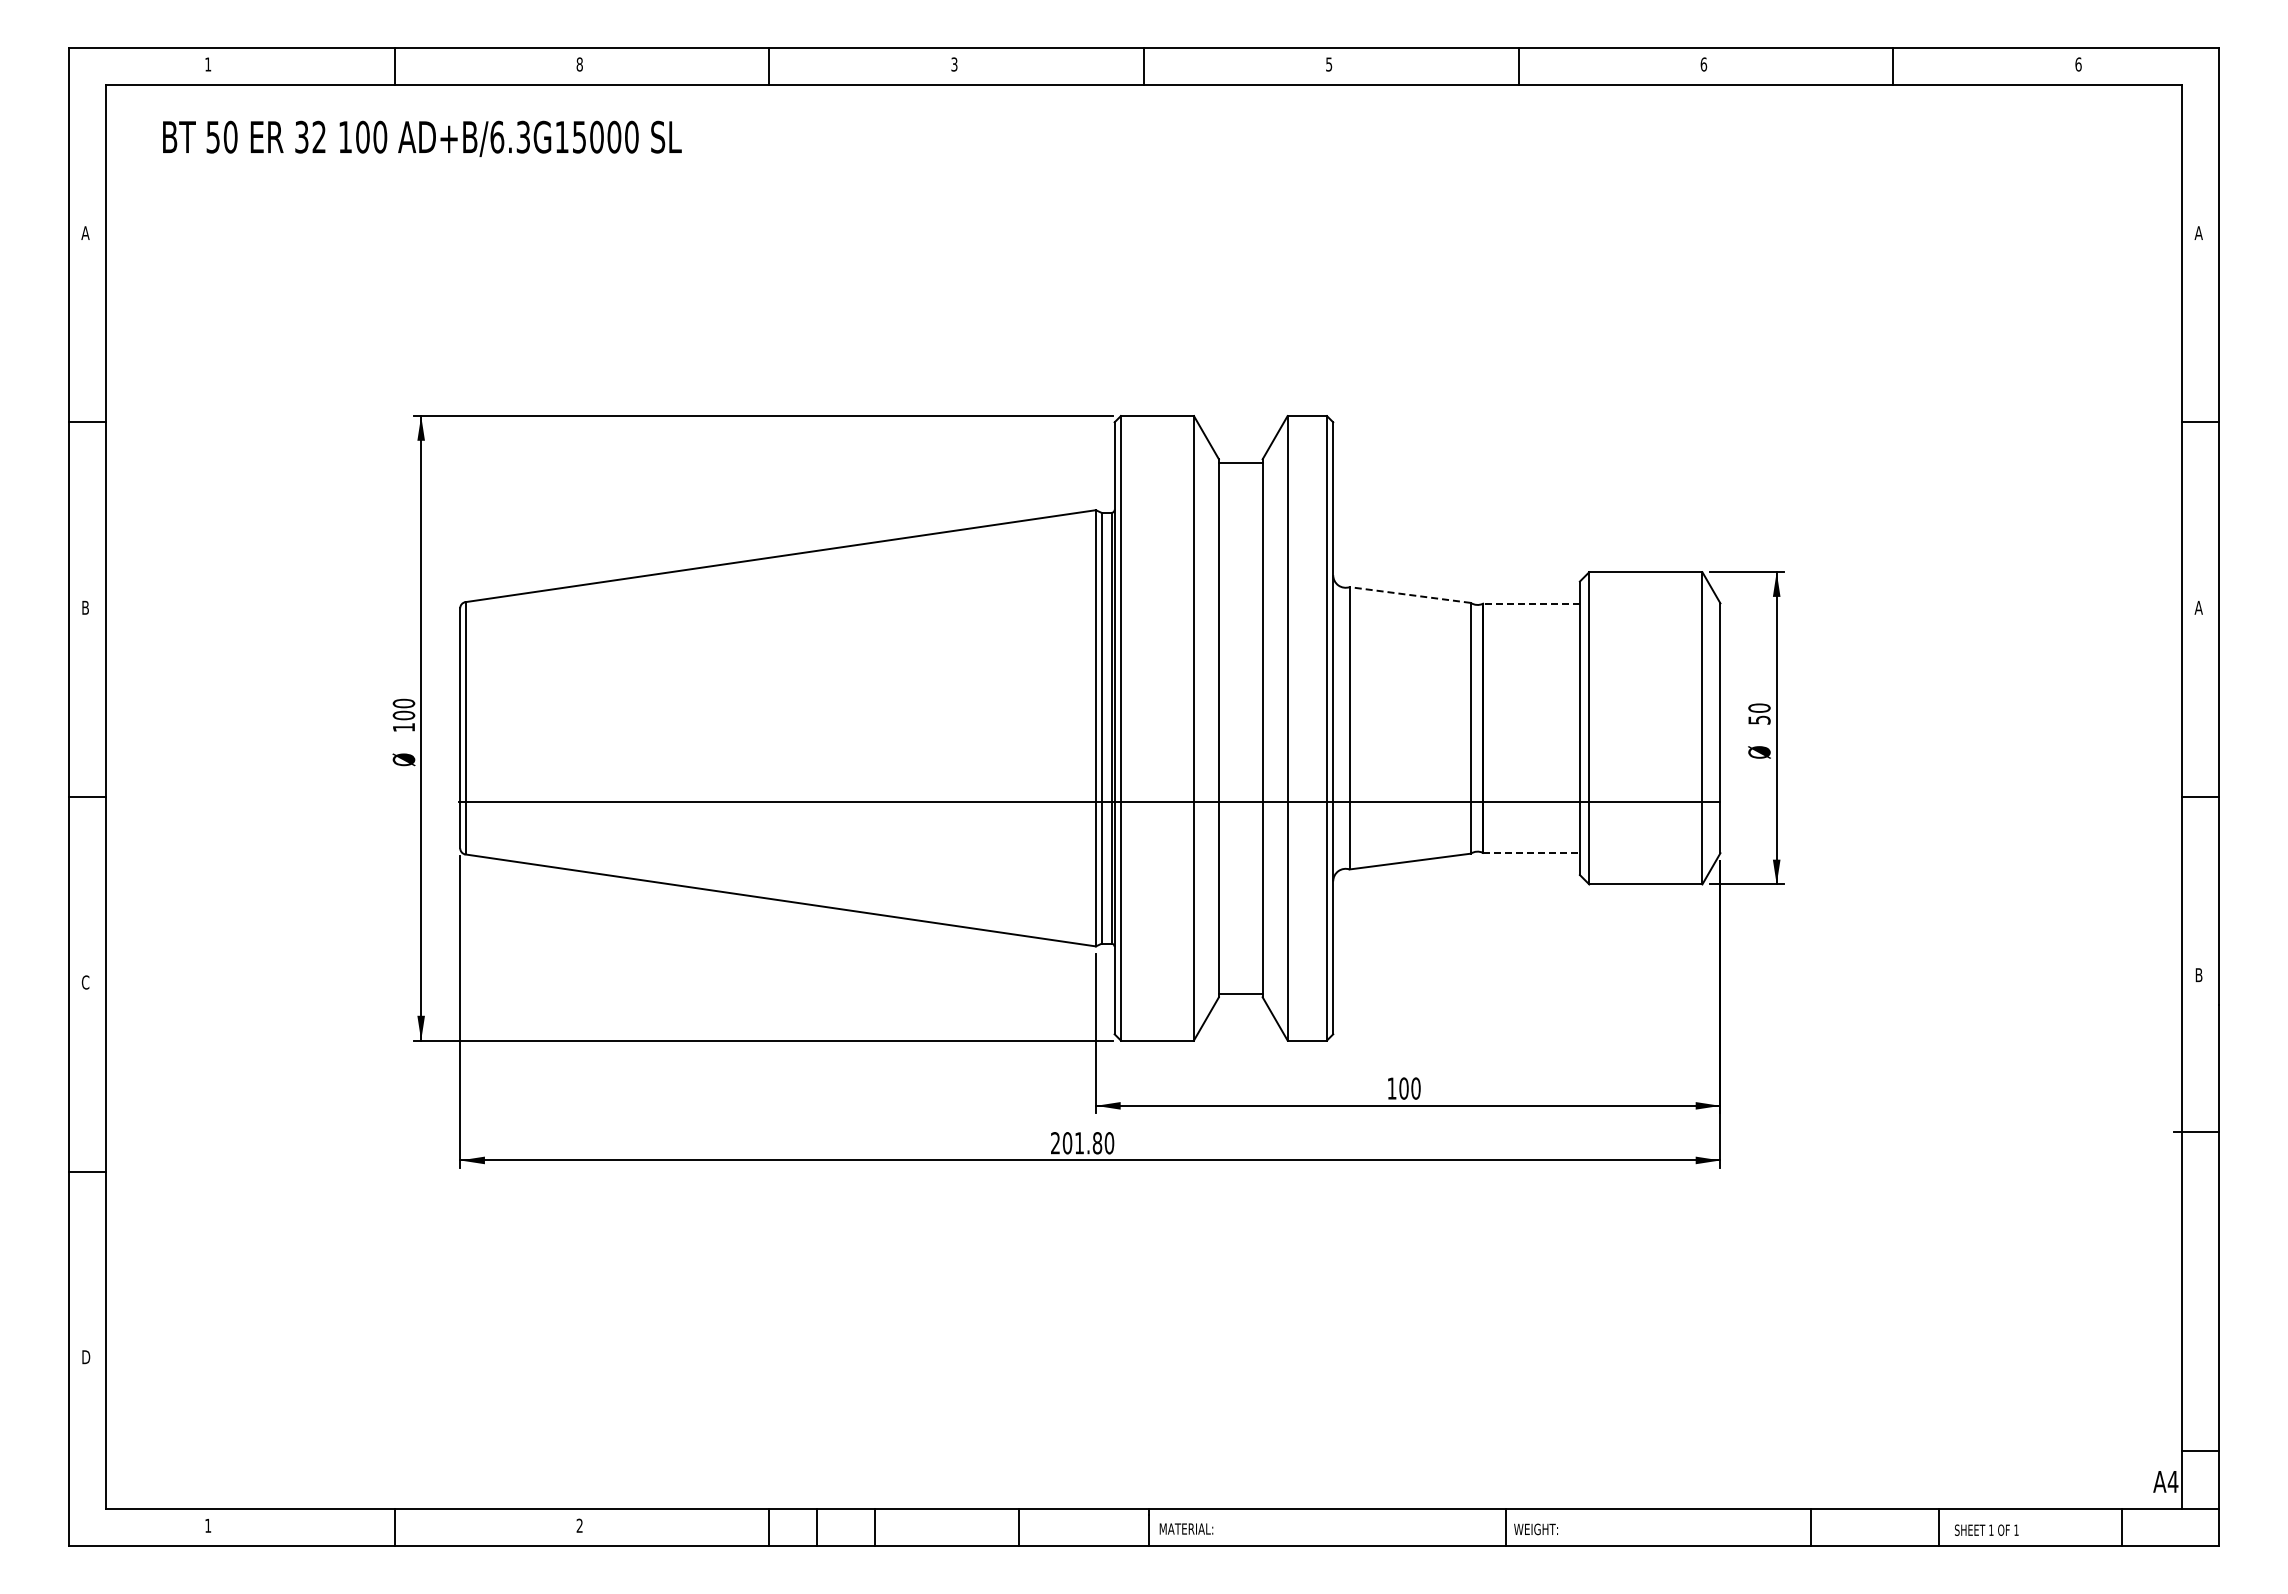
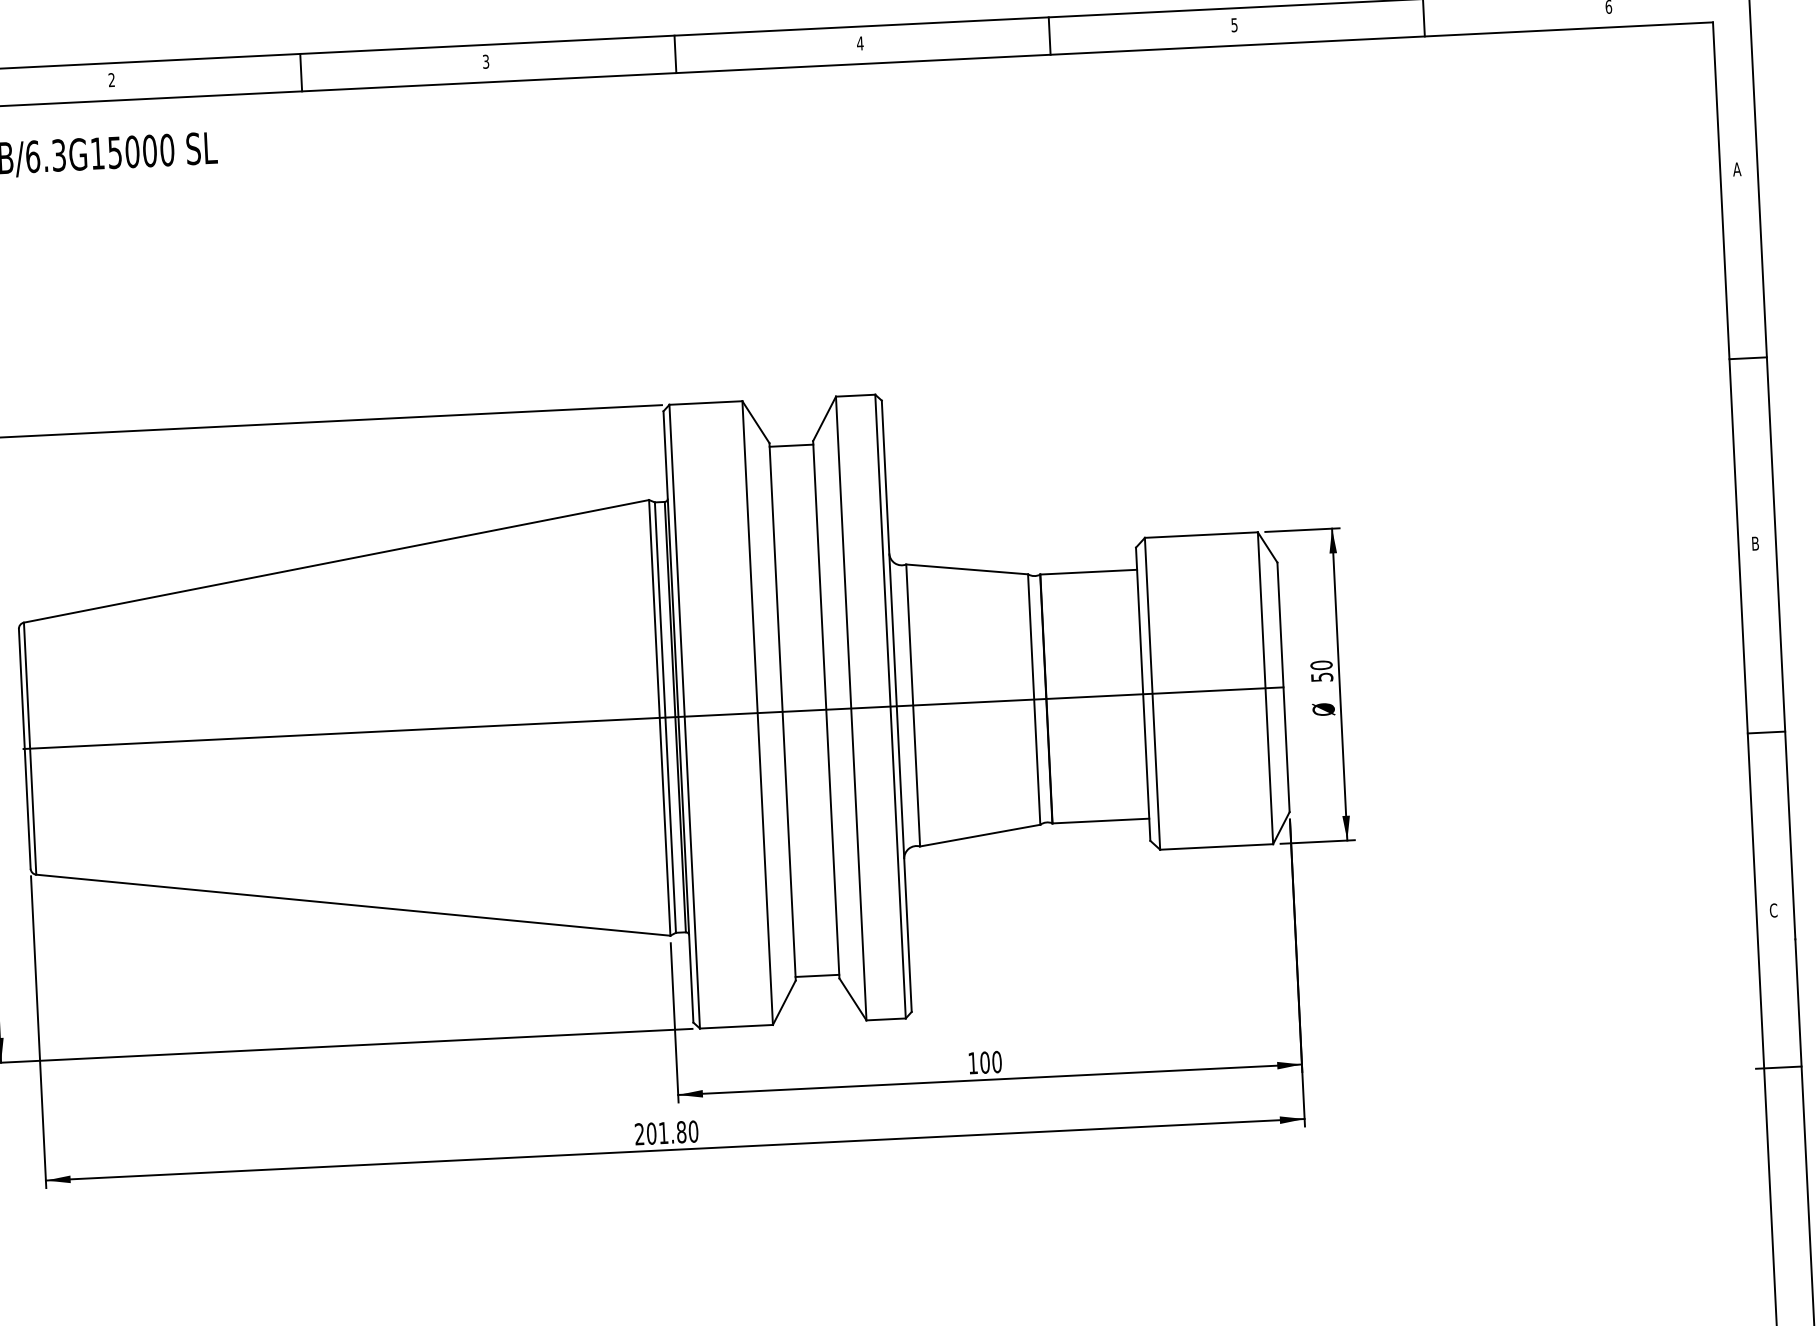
text: (579, 64) -> (111, 80), 8 -> 2
text: (1328, 64) -> (859, 43), 5 -> 4
text: (1703, 64) -> (1234, 25), 6 -> 5
line: (1409, 594) -> (966, 568), dashed -> solid
line: (1531, 603) -> (1088, 571), dashed -> solid
text: (2198, 607) -> (1755, 543), A -> B
line: (1089, 802) -> (653, 718), moved
line: (1532, 852) -> (1101, 820), dashed -> solid
text: (2198, 975) -> (1773, 910), B -> C

